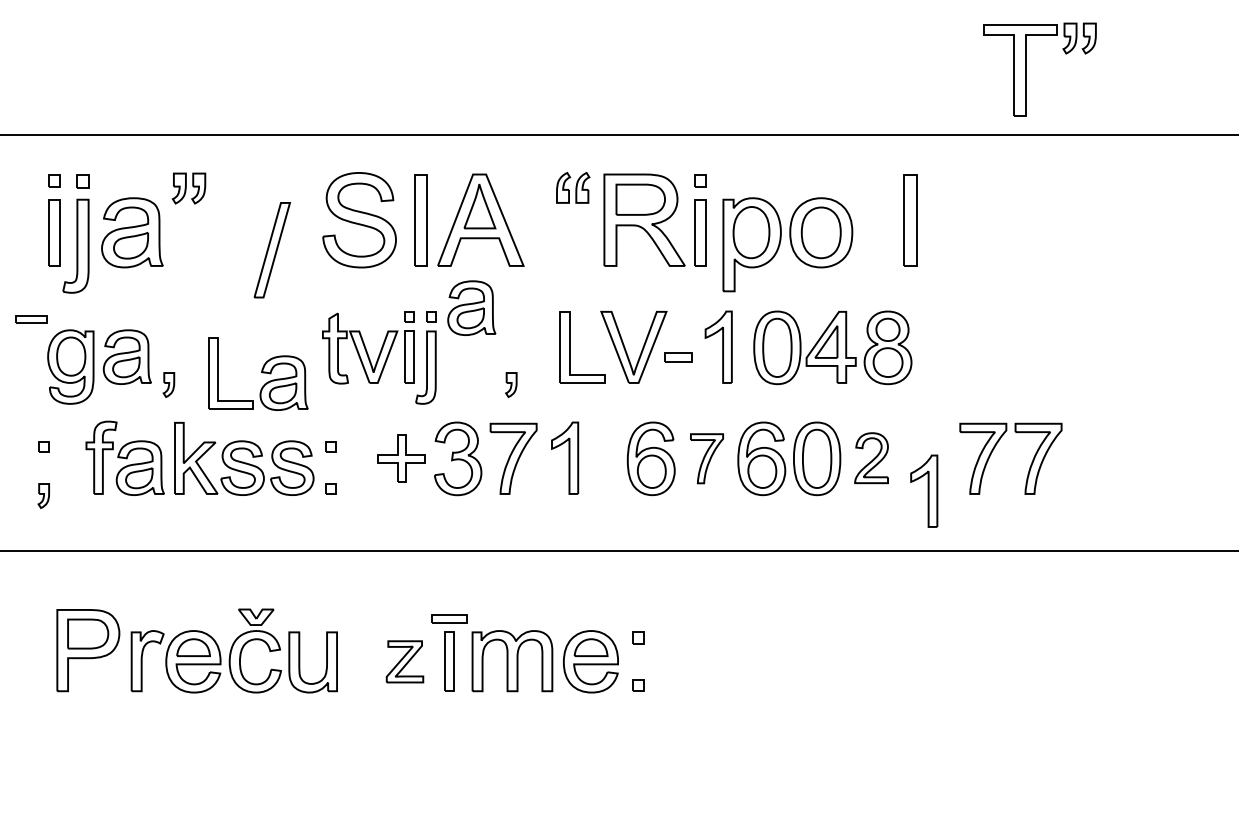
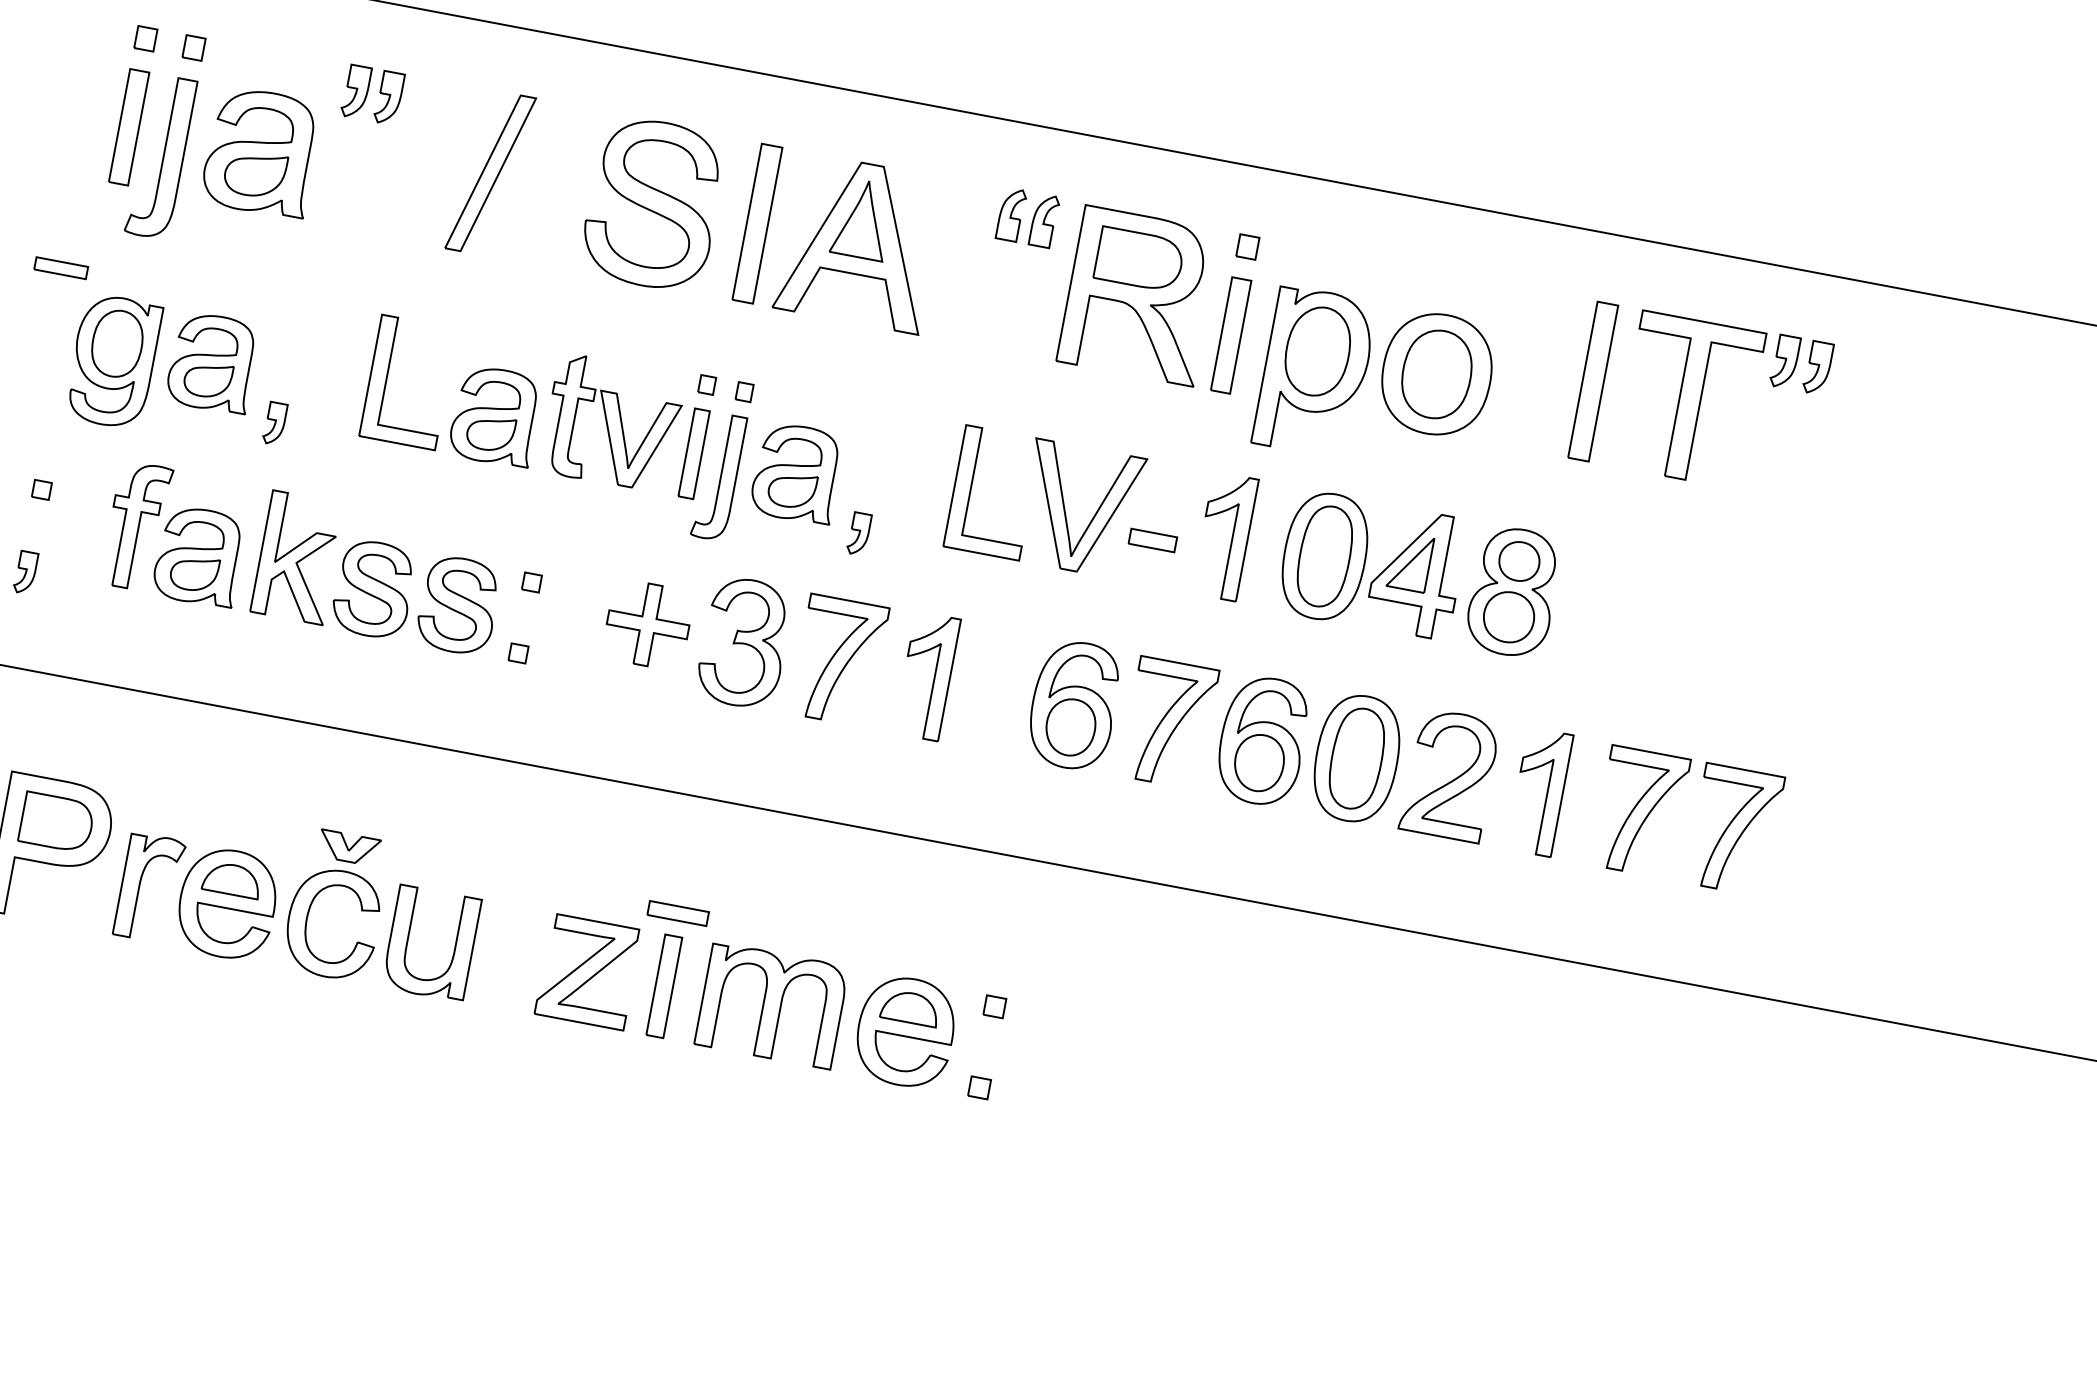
part: (1026, 69) -> (1700, 400), moved
part: (271, 250) -> (489, 173), moved
part: (471, 307) -> (796, 471), moved
part: (258, 373) -> (455, 391), moved
part: (871, 457) -> (1450, 773), size x1.43
part: (706, 458) -> (1168, 722), size x1.43
part: (924, 490) -> (1540, 790), moved
part: (404, 661) -> (587, 971), size x1.43

